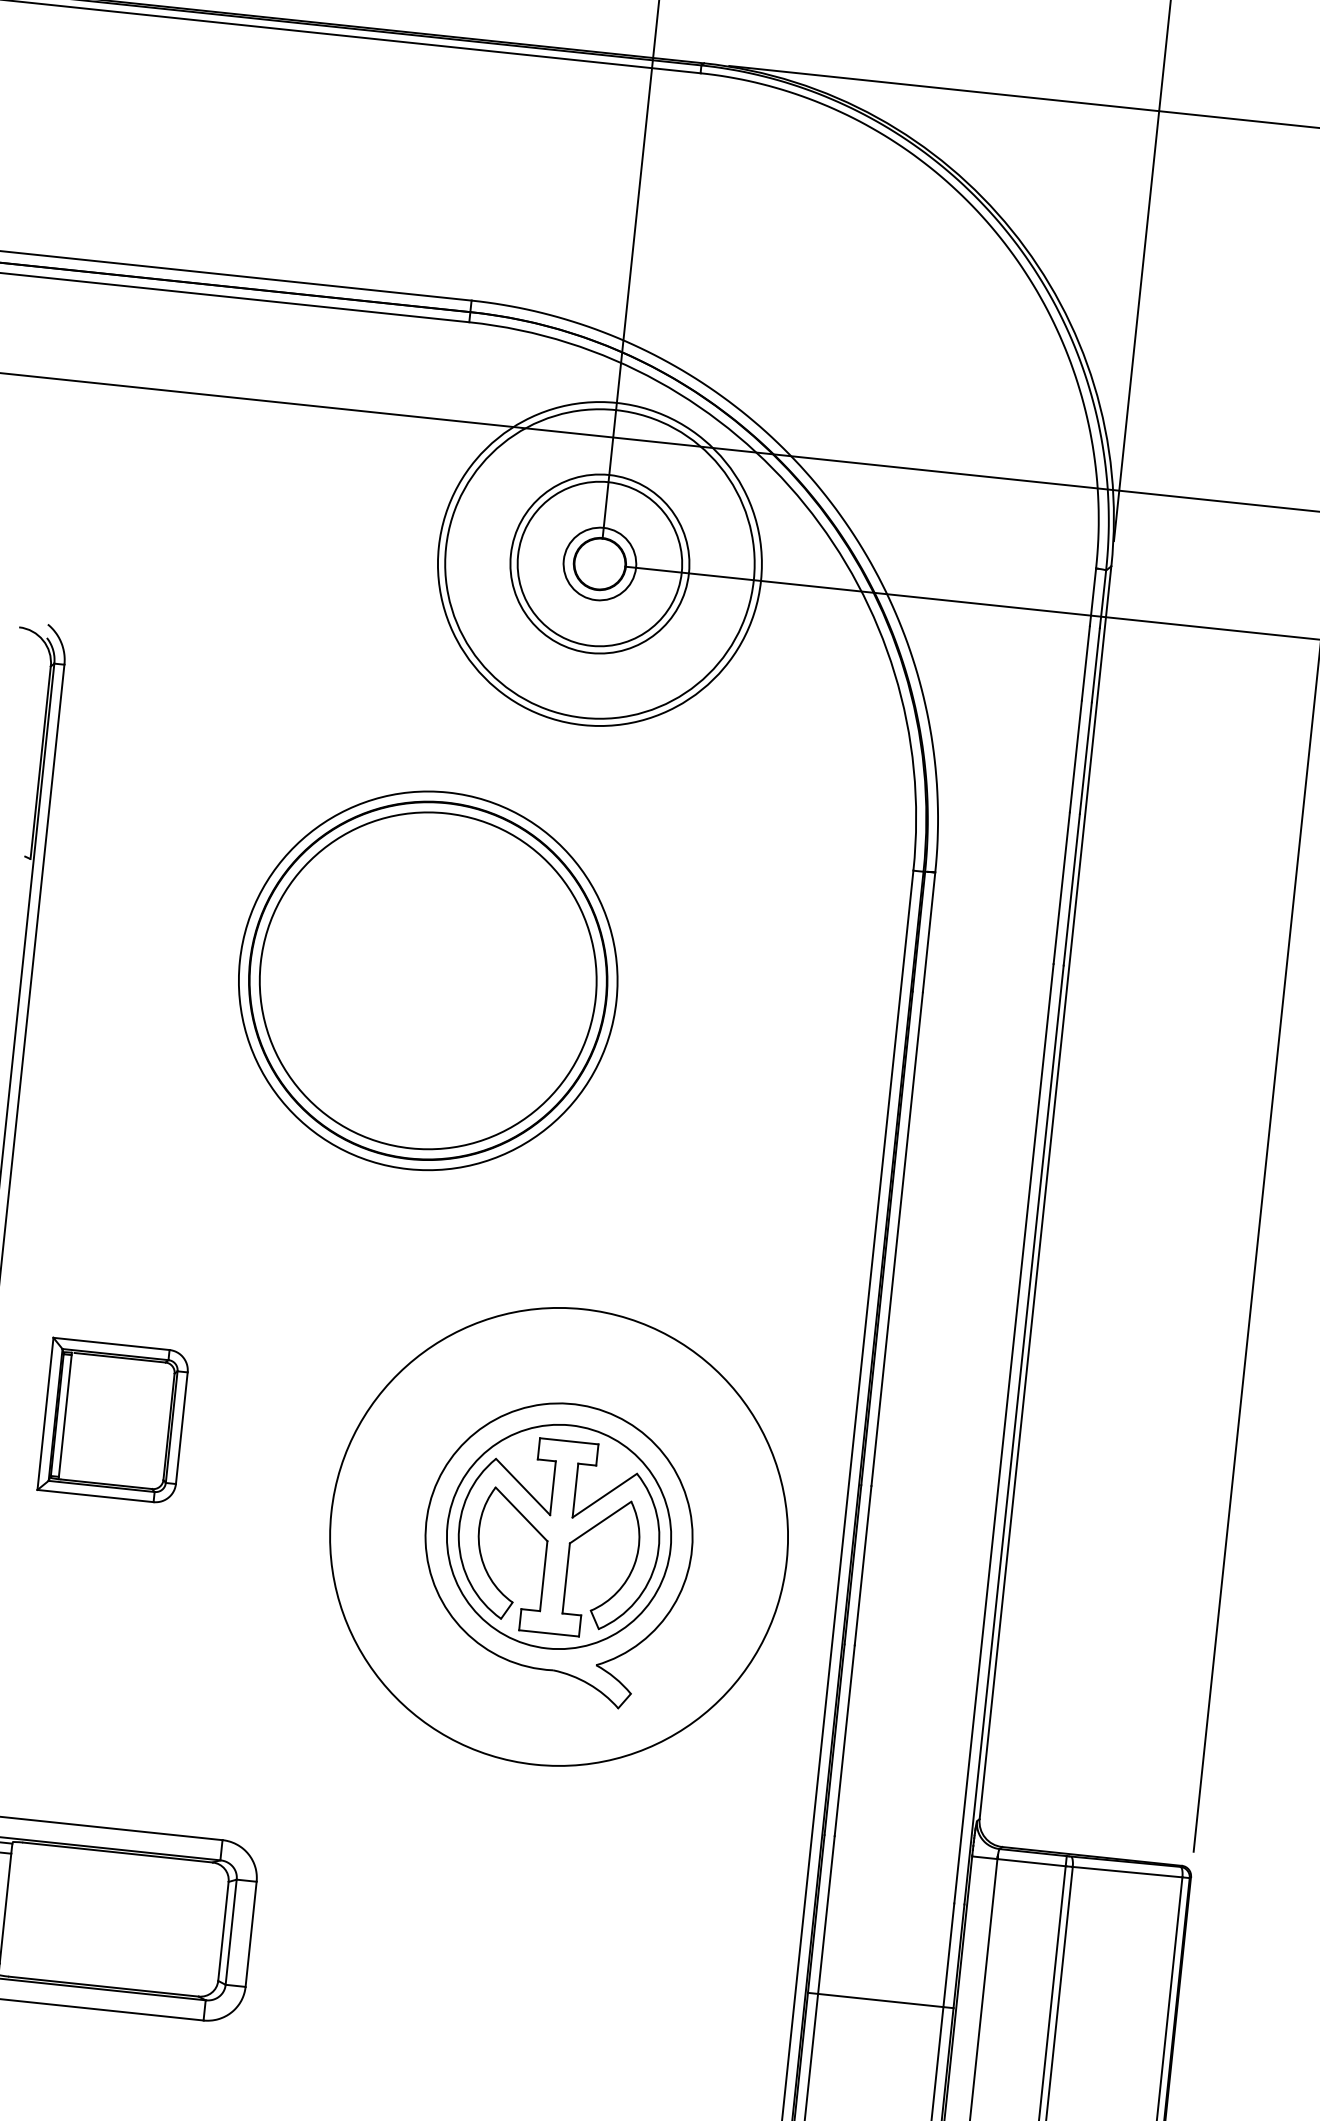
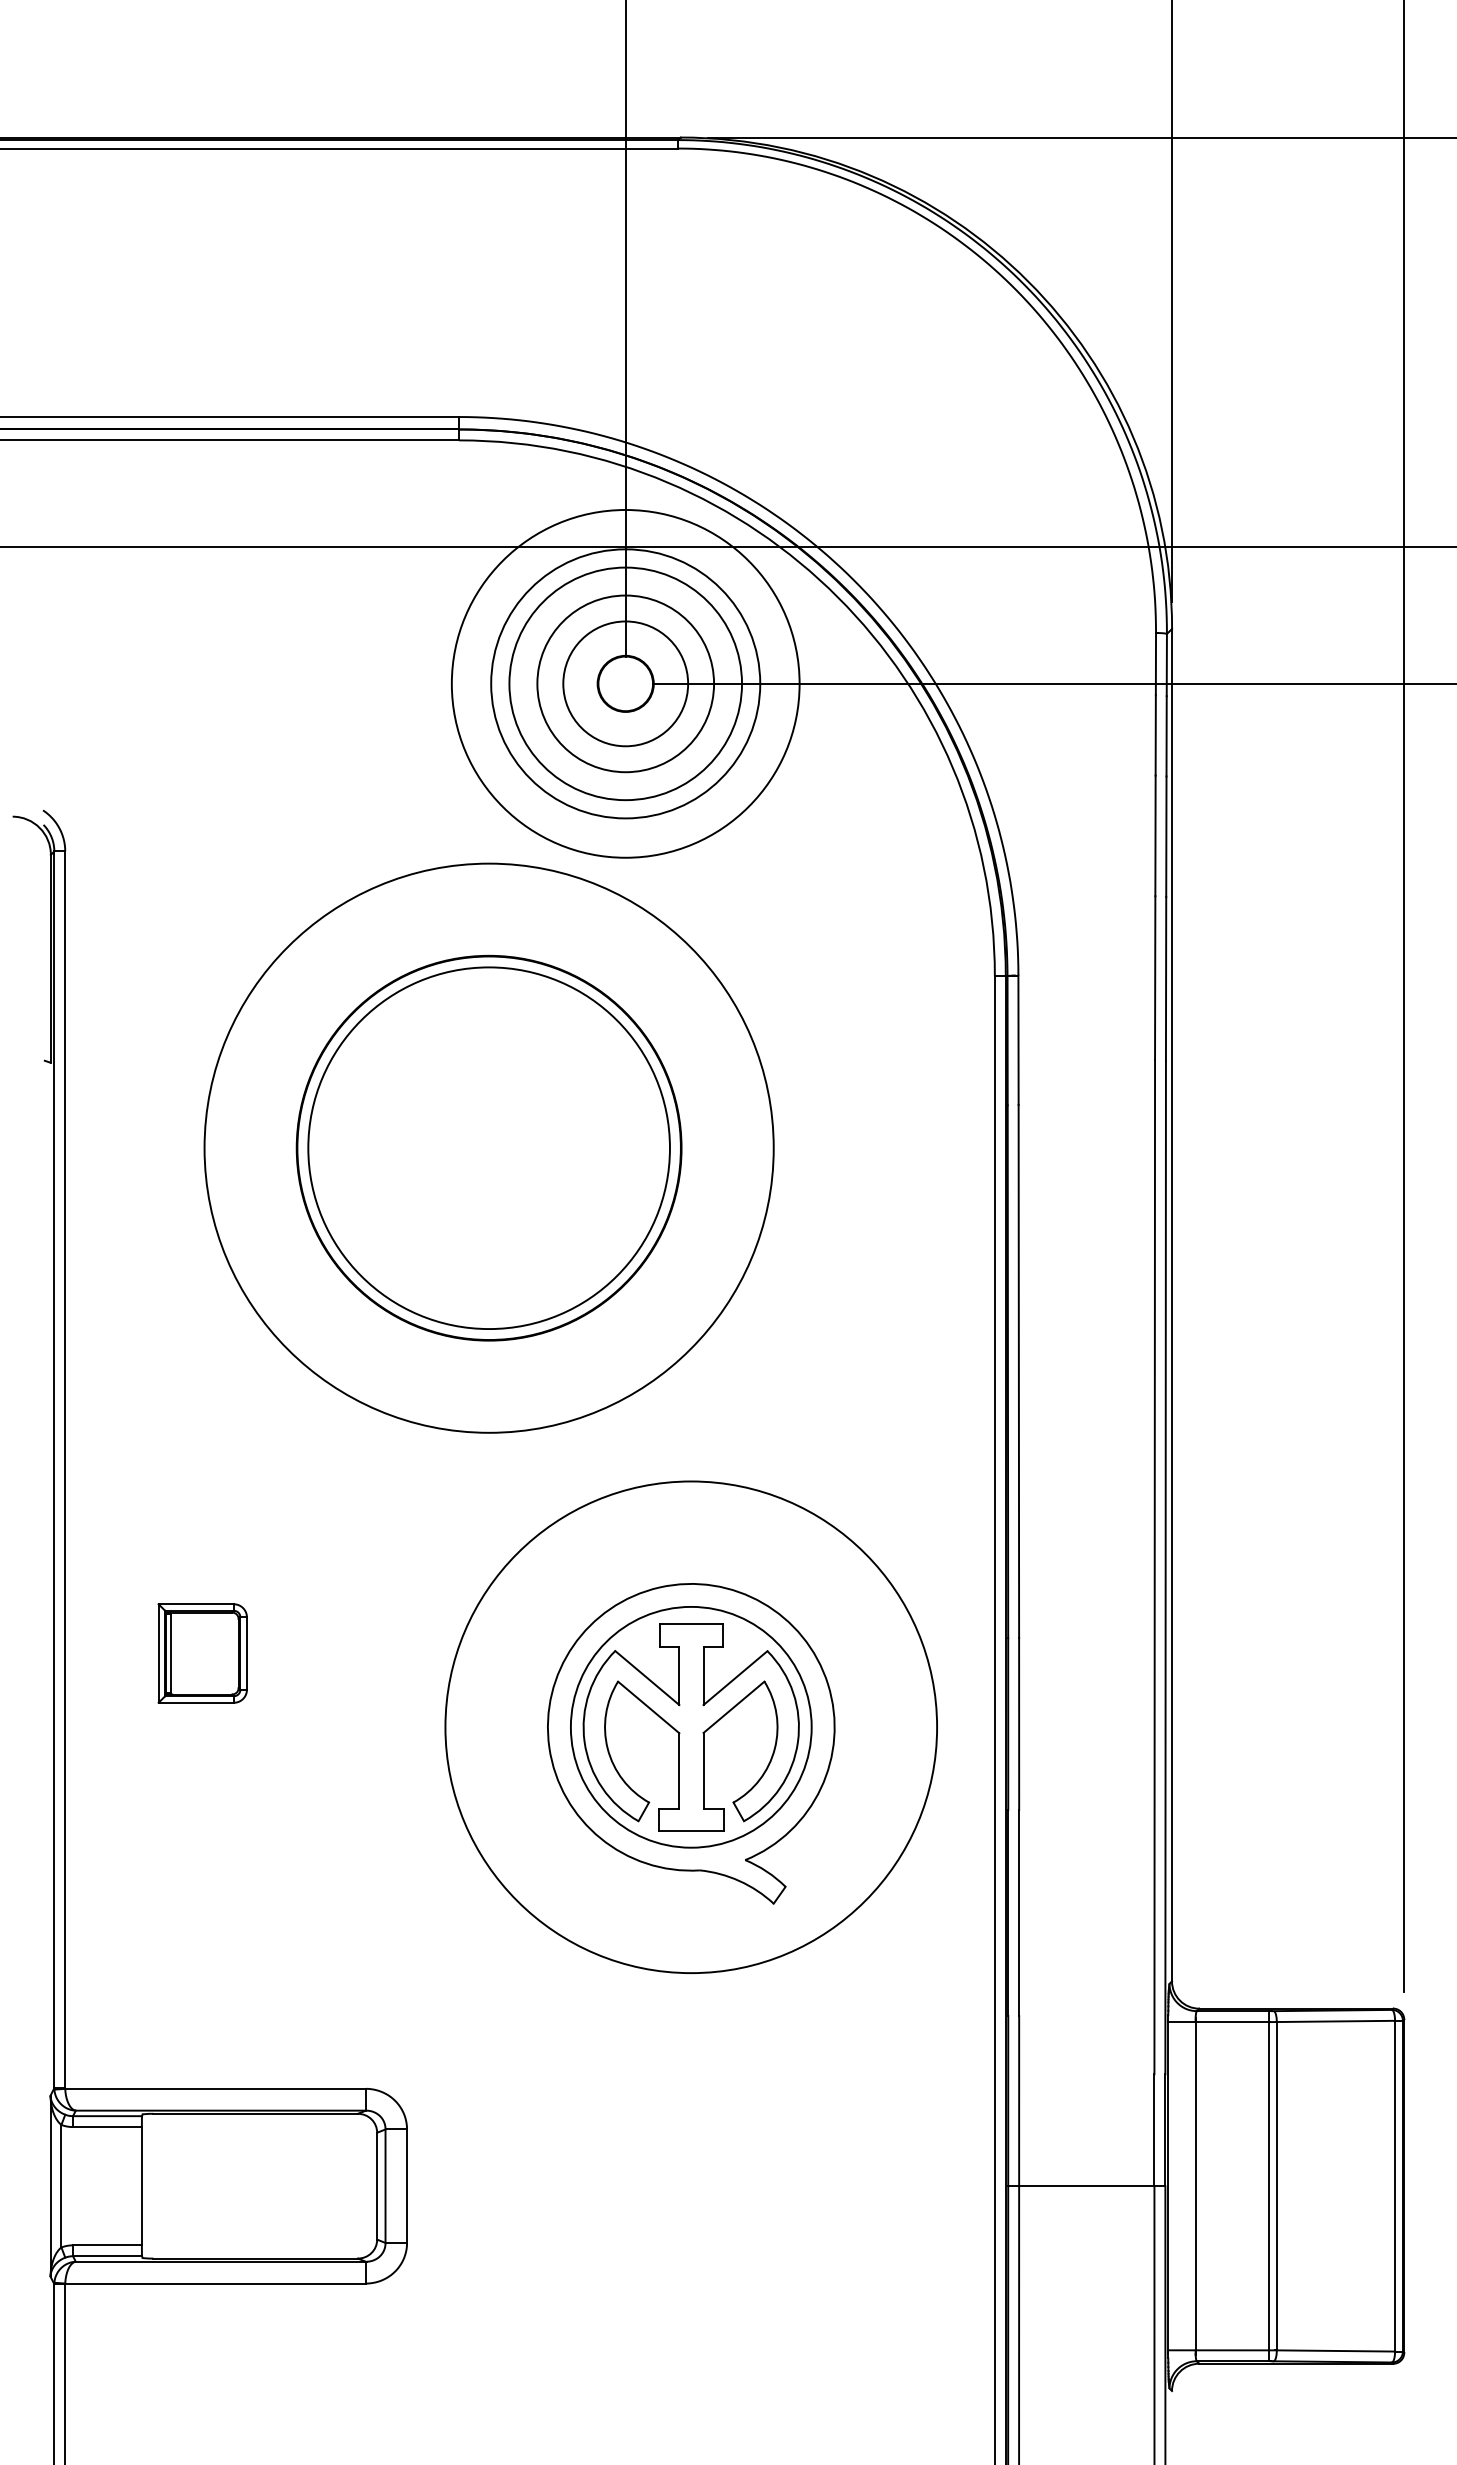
circle: (599, 563) -> (625, 683), size x0.7
circle: (599, 563) -> (625, 683), size x1.4
circle: (599, 563) -> (625, 683), size x1.6
circle: (427, 980) -> (488, 1147), size x1.4
part: (113, 1420) -> (202, 1653), size x0.6

